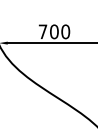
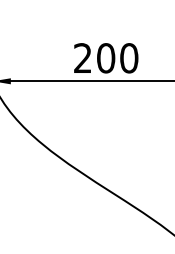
text: (42, 31) -> (81, 57), 700 -> 200

